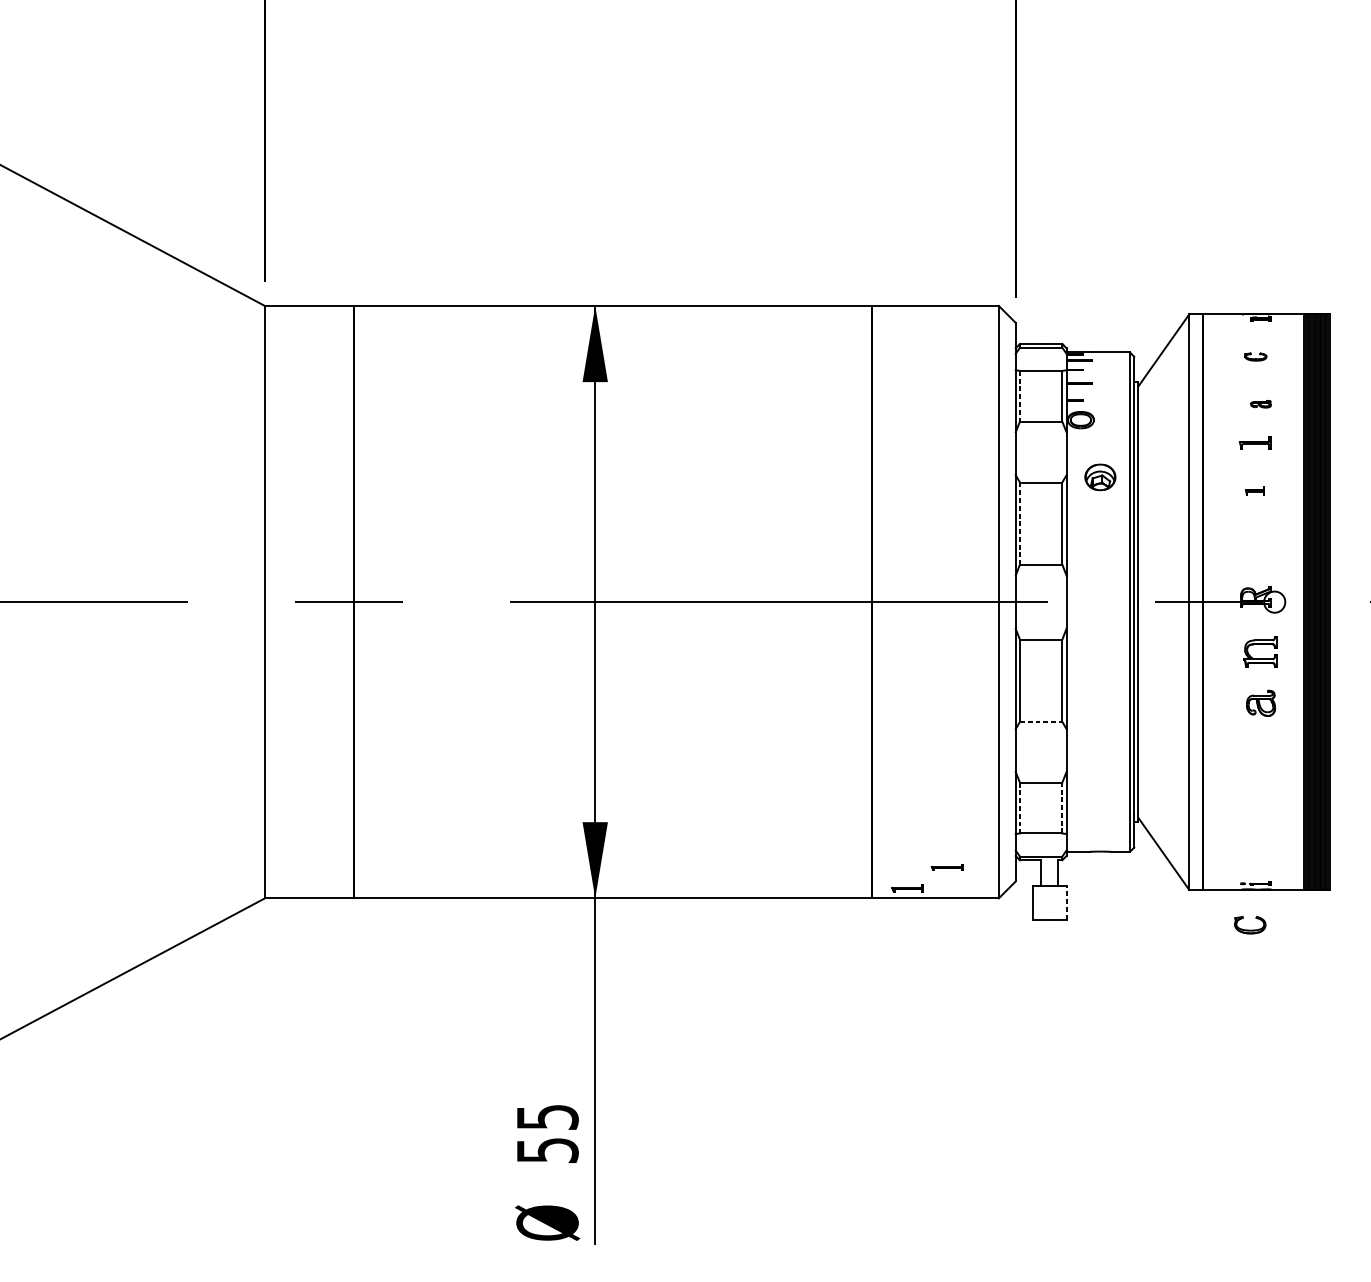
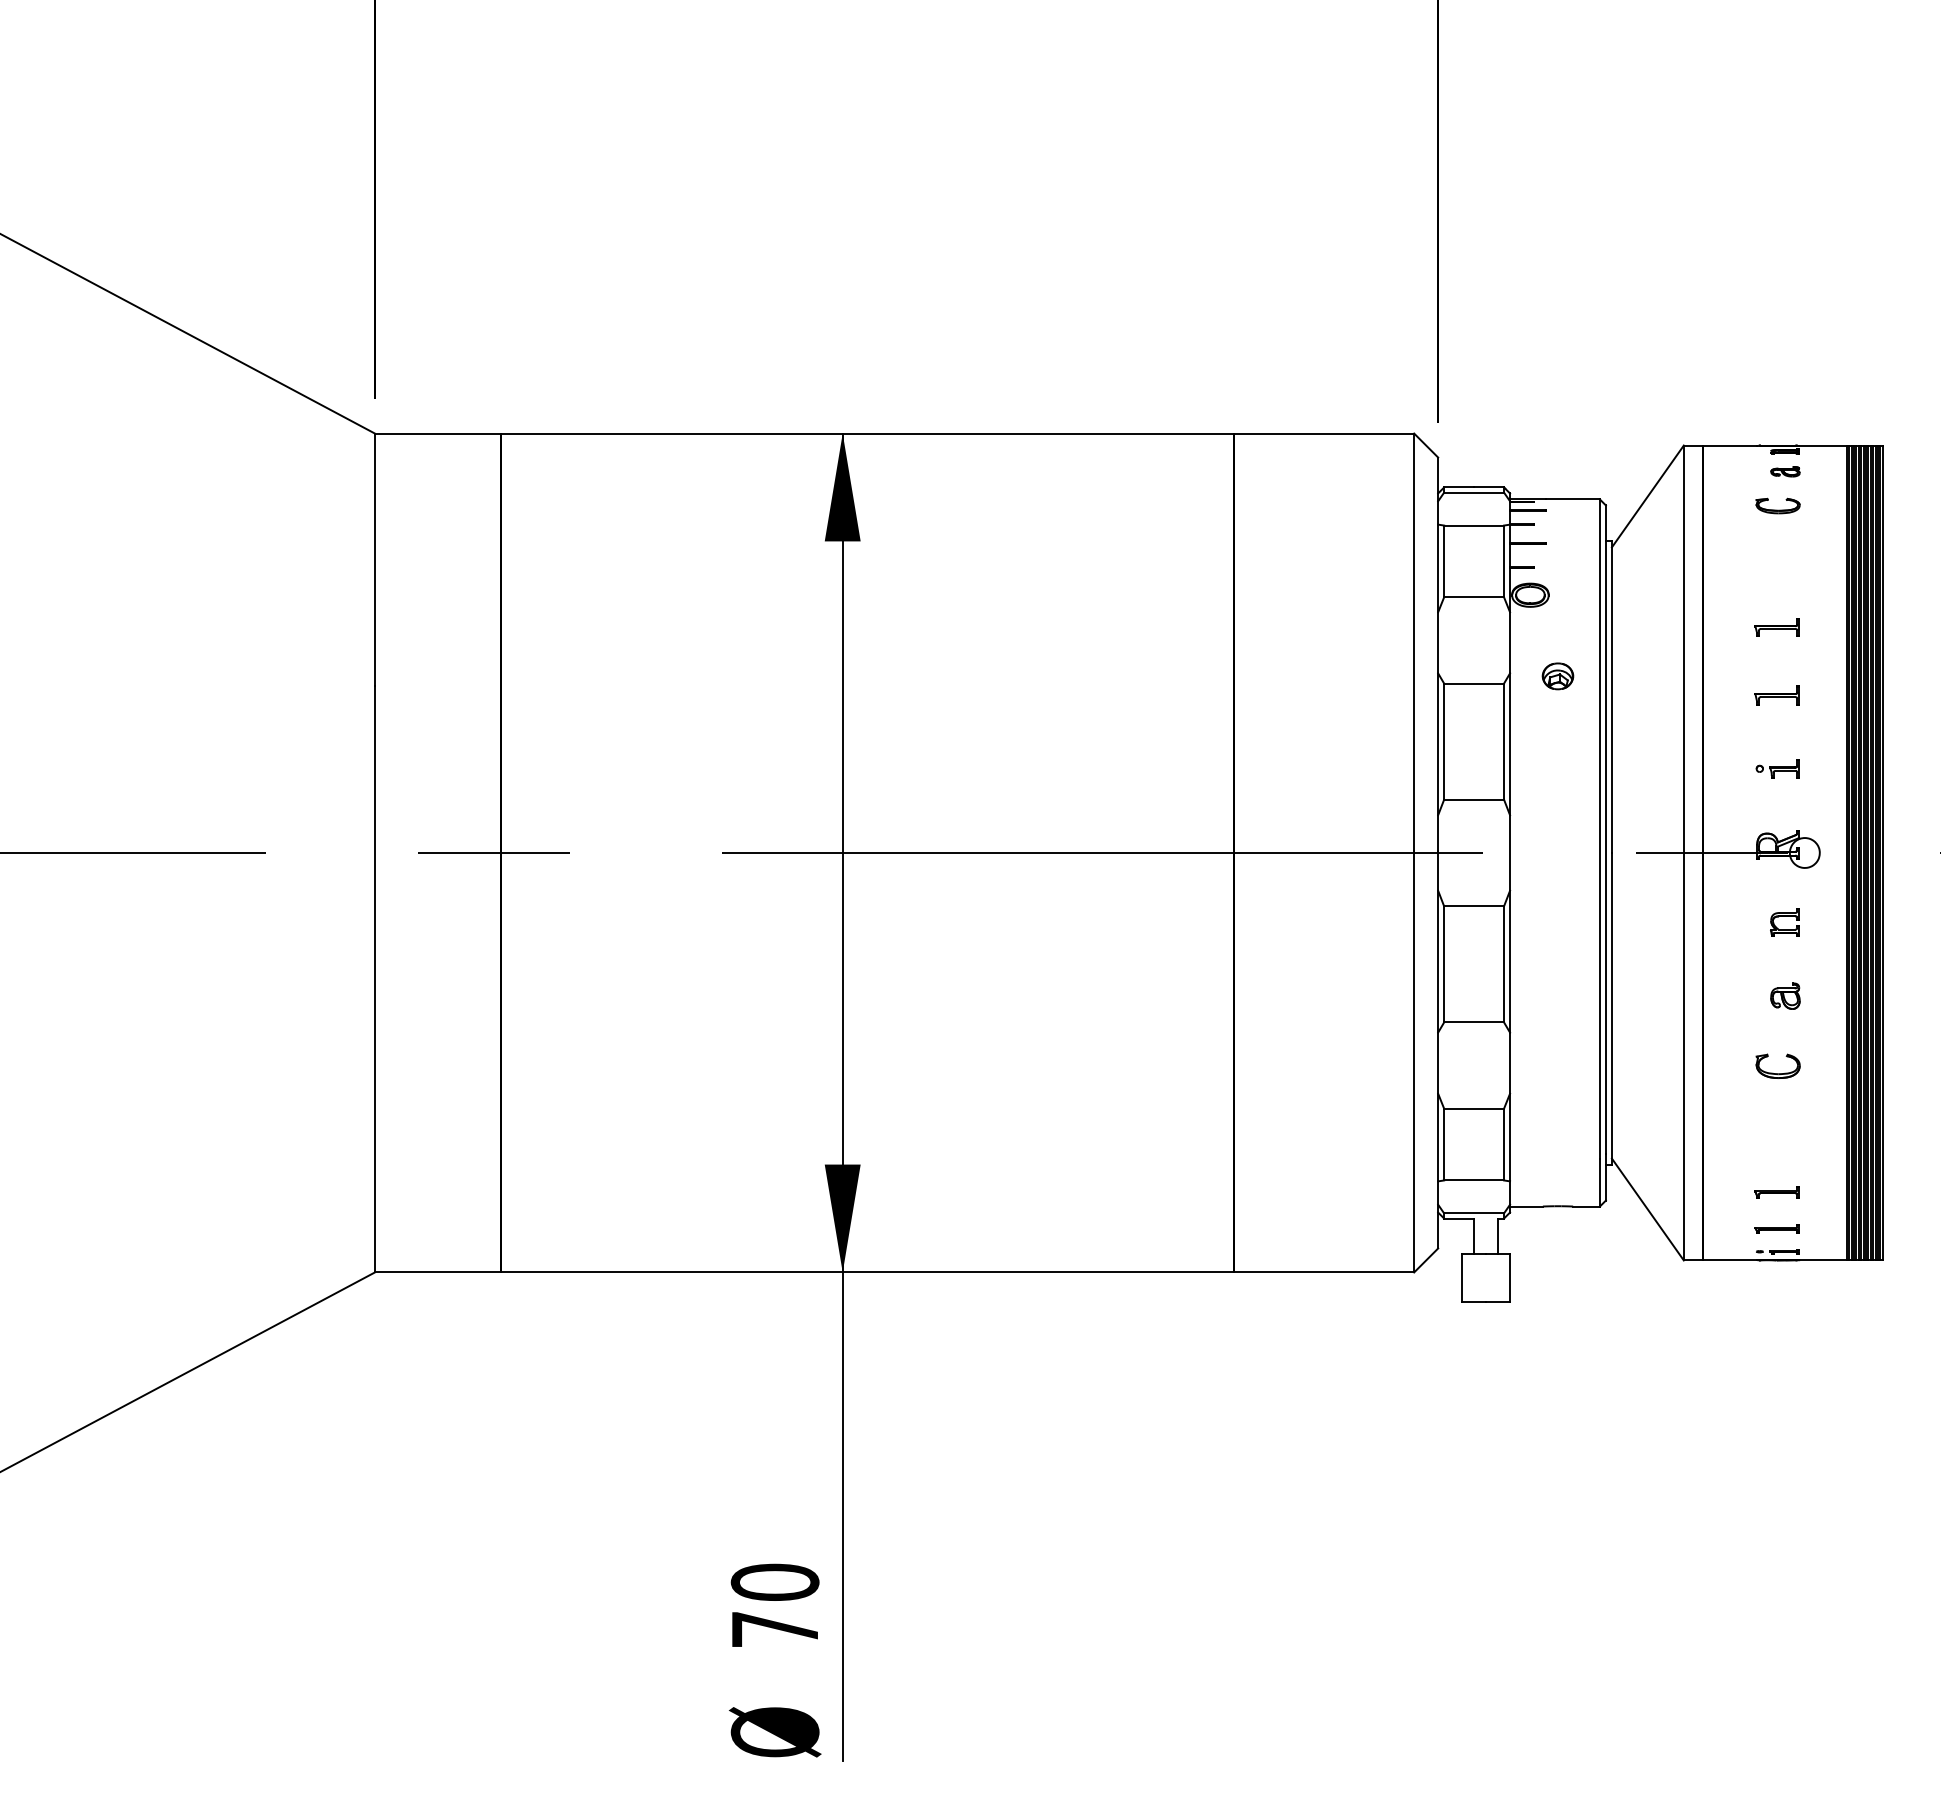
part: (1255, 356) -> (1777, 505), size x1.43
line: (1020, 396) -> (1444, 561), dashed -> solid
part: (1261, 404) -> (1785, 471), moved
part: (1100, 477) -> (1557, 676), size x0.71
part: (1254, 490) -> (1776, 695), size x1.67
line: (1020, 524) -> (1444, 742), dashed -> solid
part: (1255, 542) -> (1777, 768), added
part: (1260, 651) -> (1784, 922), size x0.62
part: (1261, 702) -> (1785, 995), size x0.71
line: (1041, 721) -> (1474, 1022), dashed -> solid
line: (1020, 808) -> (1444, 1144), dashed -> solid
line: (1062, 808) -> (1504, 1144), dashed -> solid
part: (946, 867) -> (1776, 1228), moved
part: (907, 888) -> (1776, 1192), moved
line: (1066, 902) -> (1510, 1278), dashed -> solid
part: (1249, 930) -> (1777, 1073), moved
text: (547, 1133) -> (774, 1605), 55 -> 70

